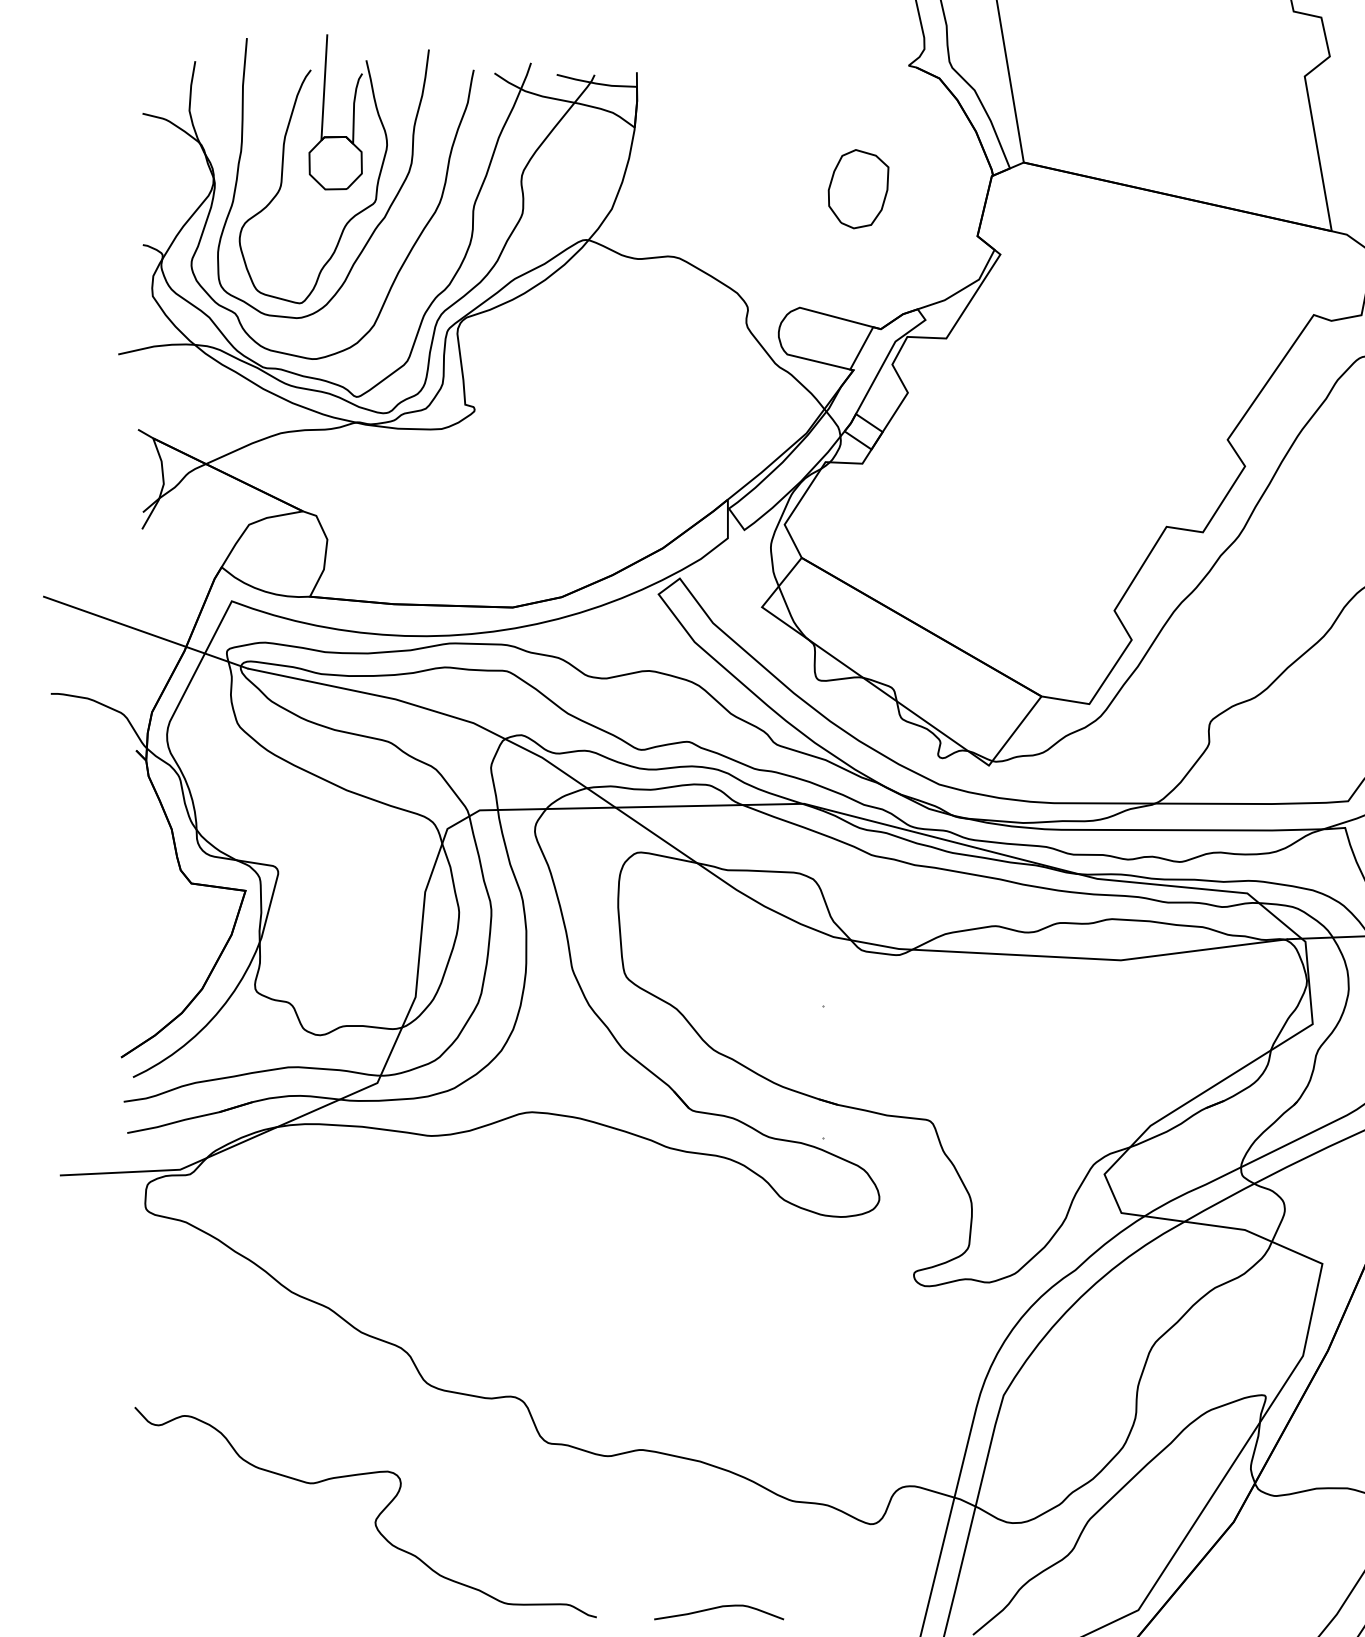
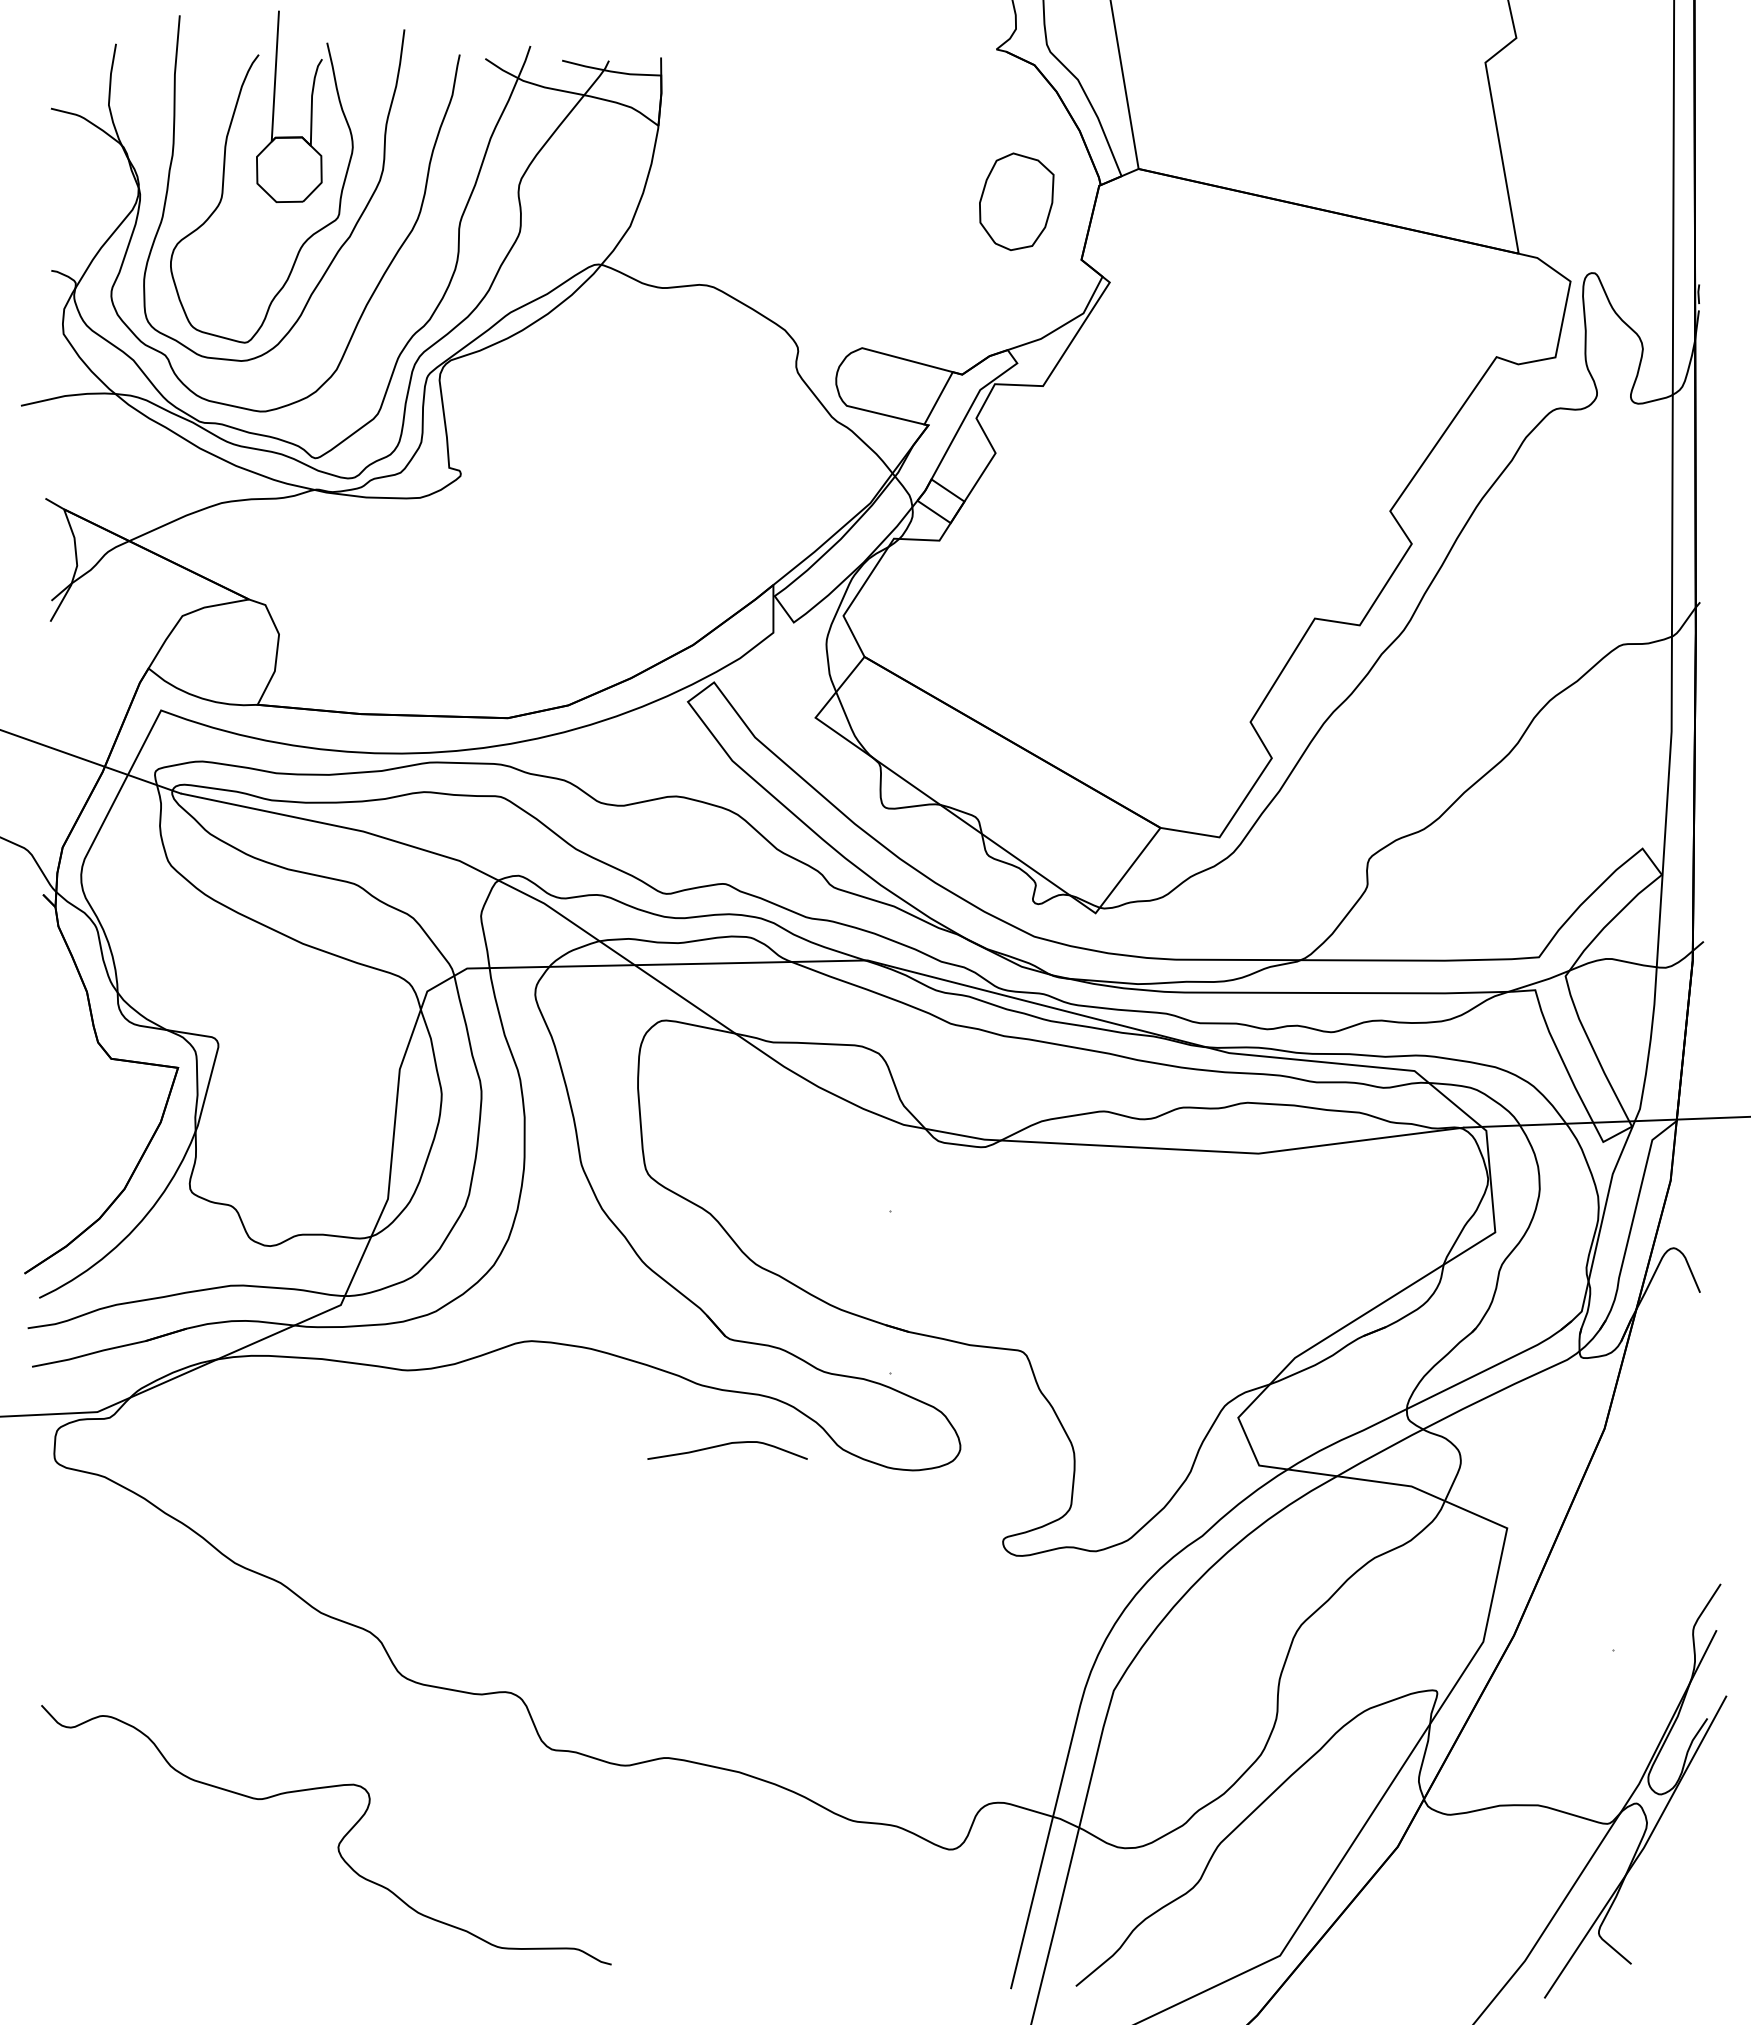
part: (858, 188) -> (1016, 201), moved
curve: (718, 1608) -> (726, 1445), moved

